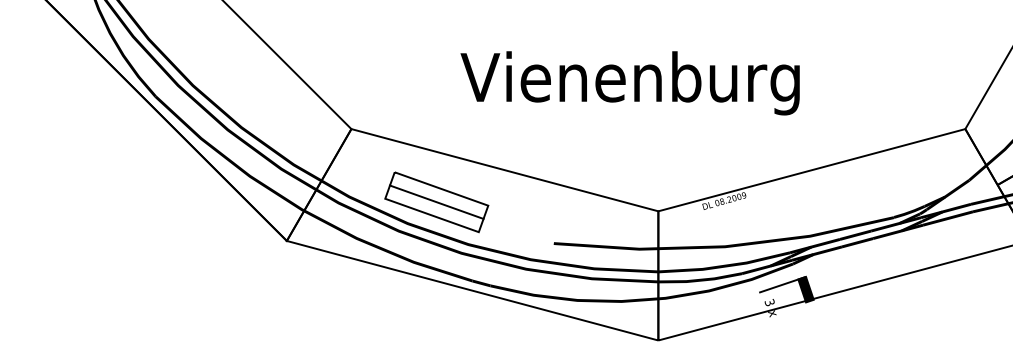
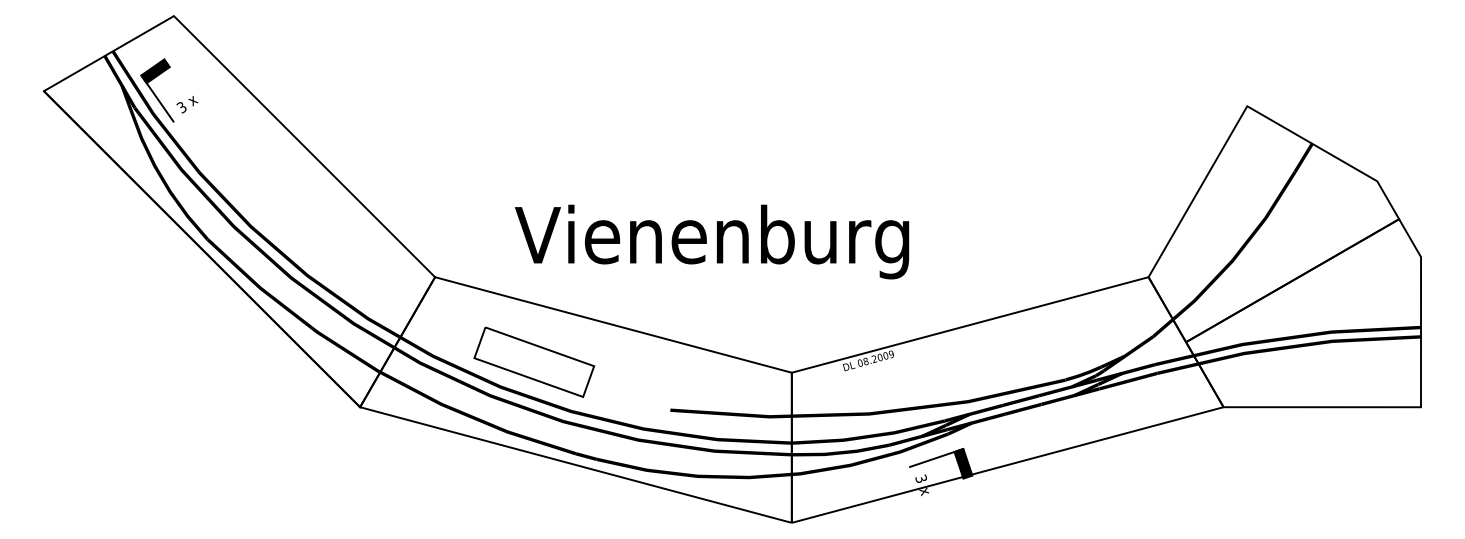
text: (630, 82) -> (712, 241), moved
line: (436, 201) -> (533, 361), removed

